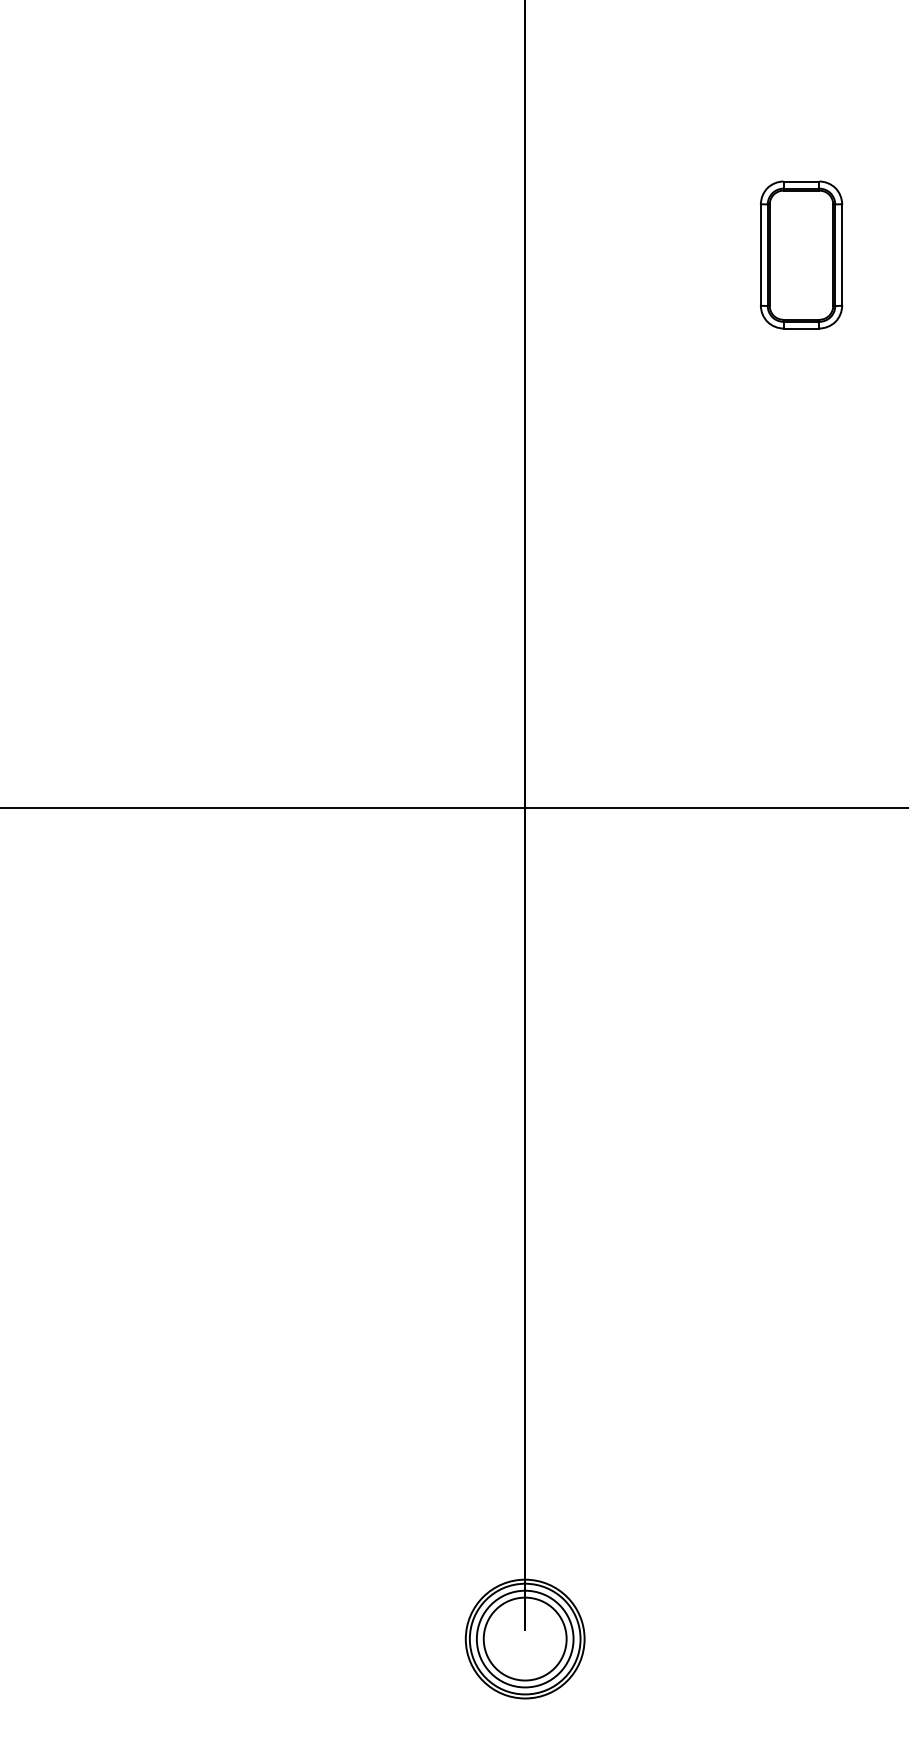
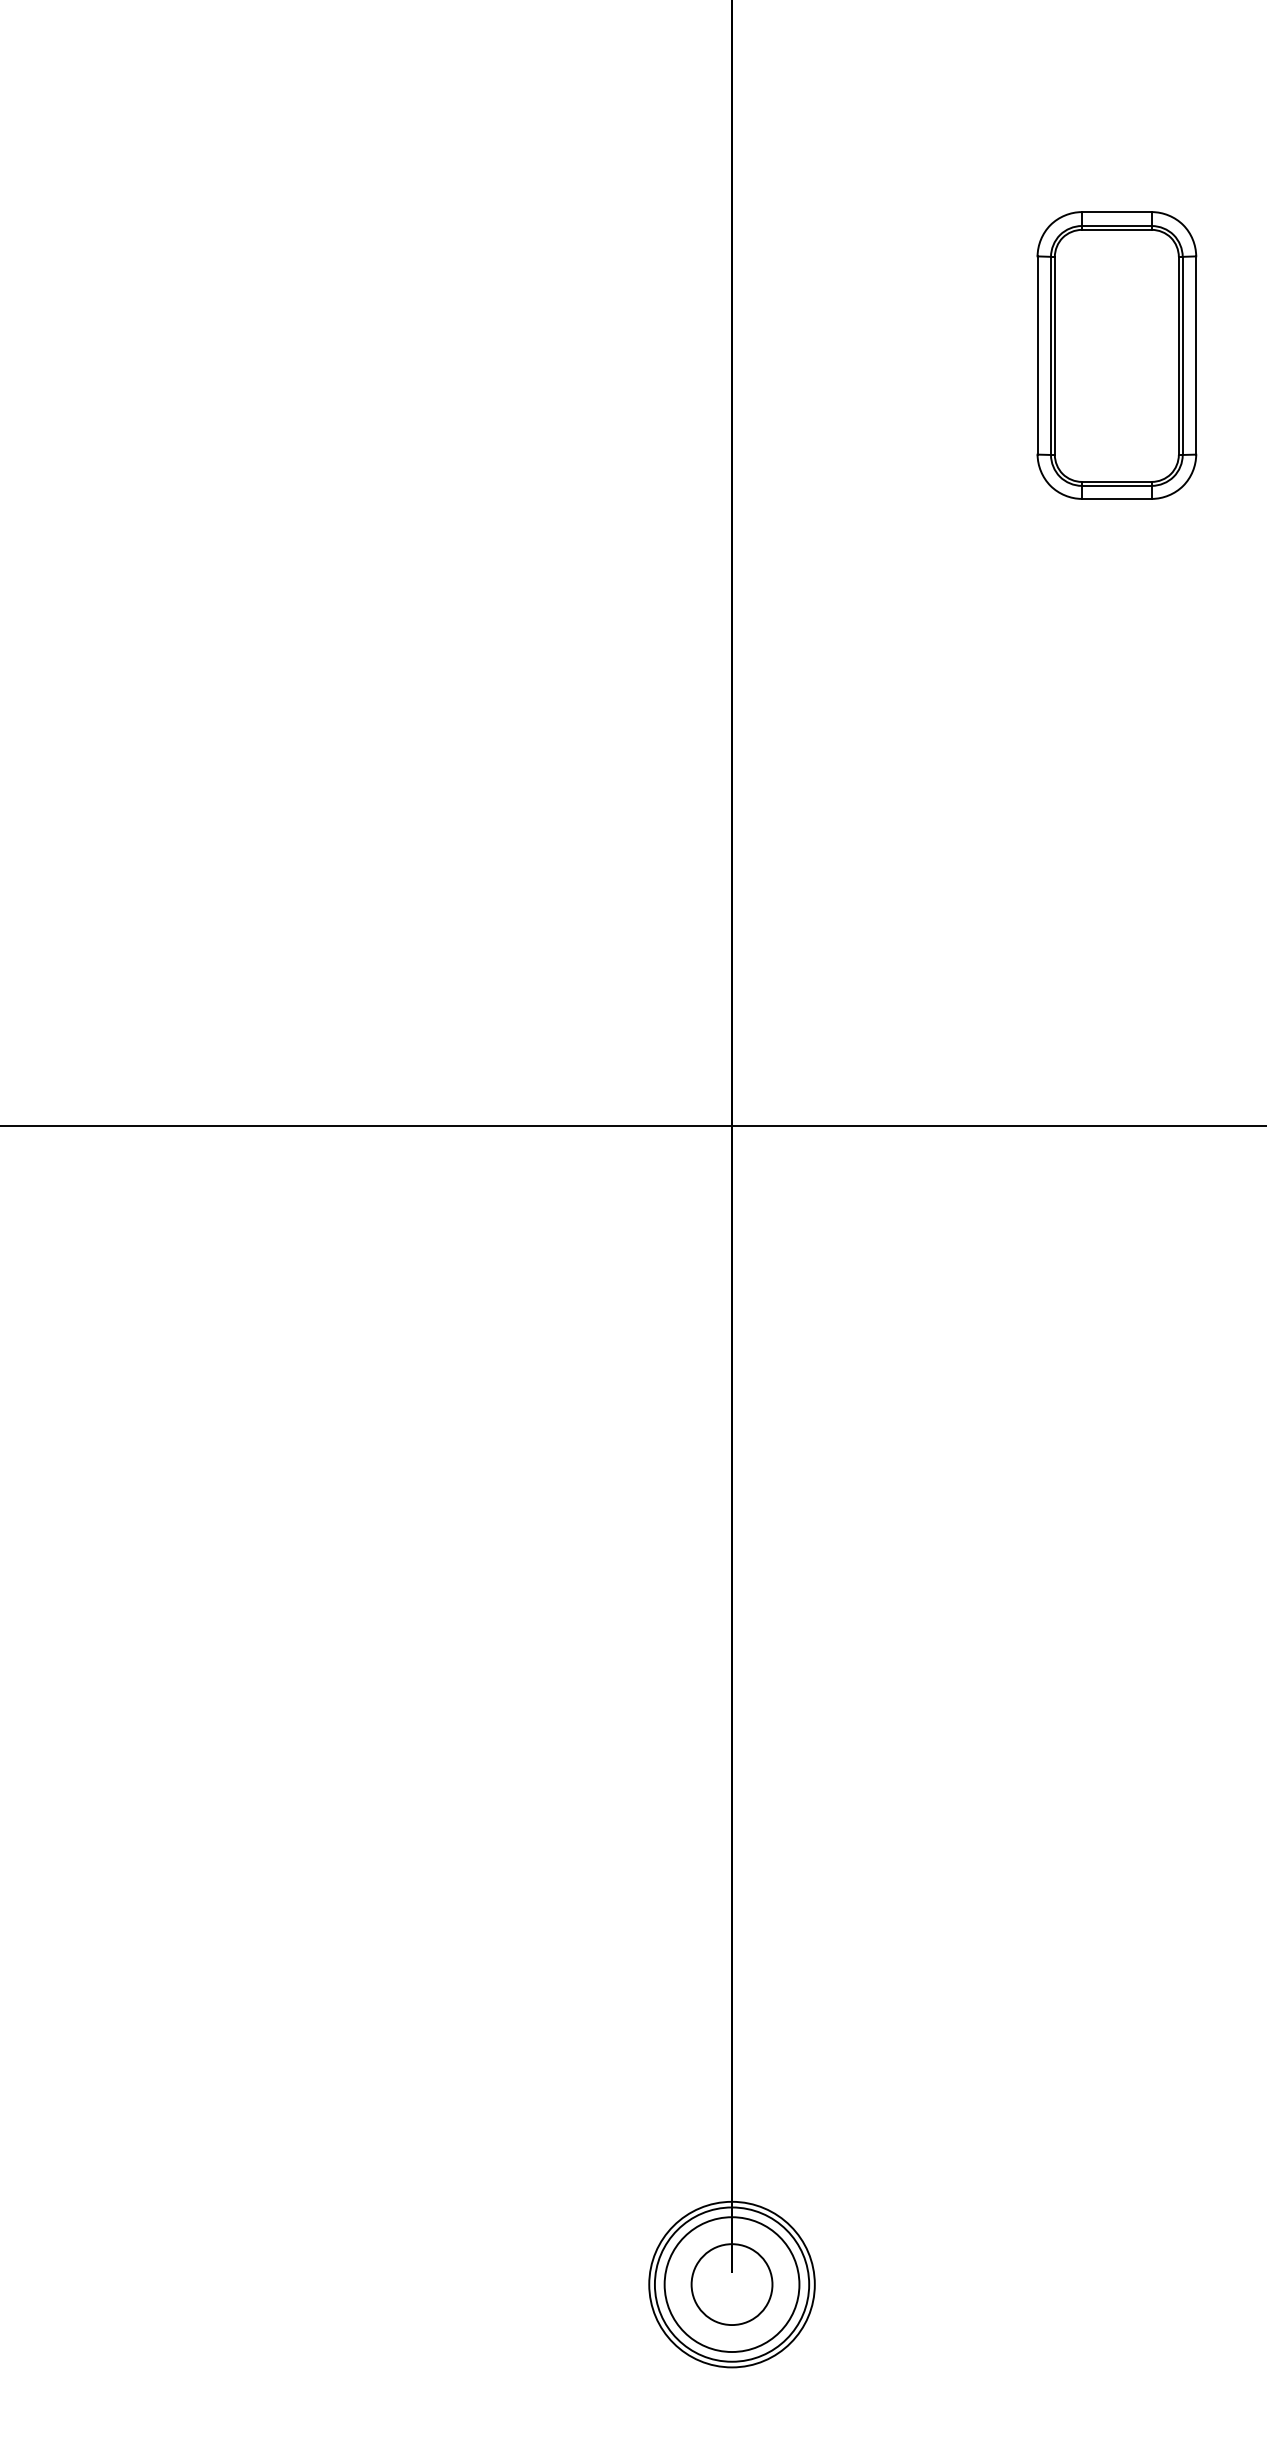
part: (801, 254) -> (1117, 354), size x1.4
circle: (524, 1638) -> (731, 2283), size x0.7

